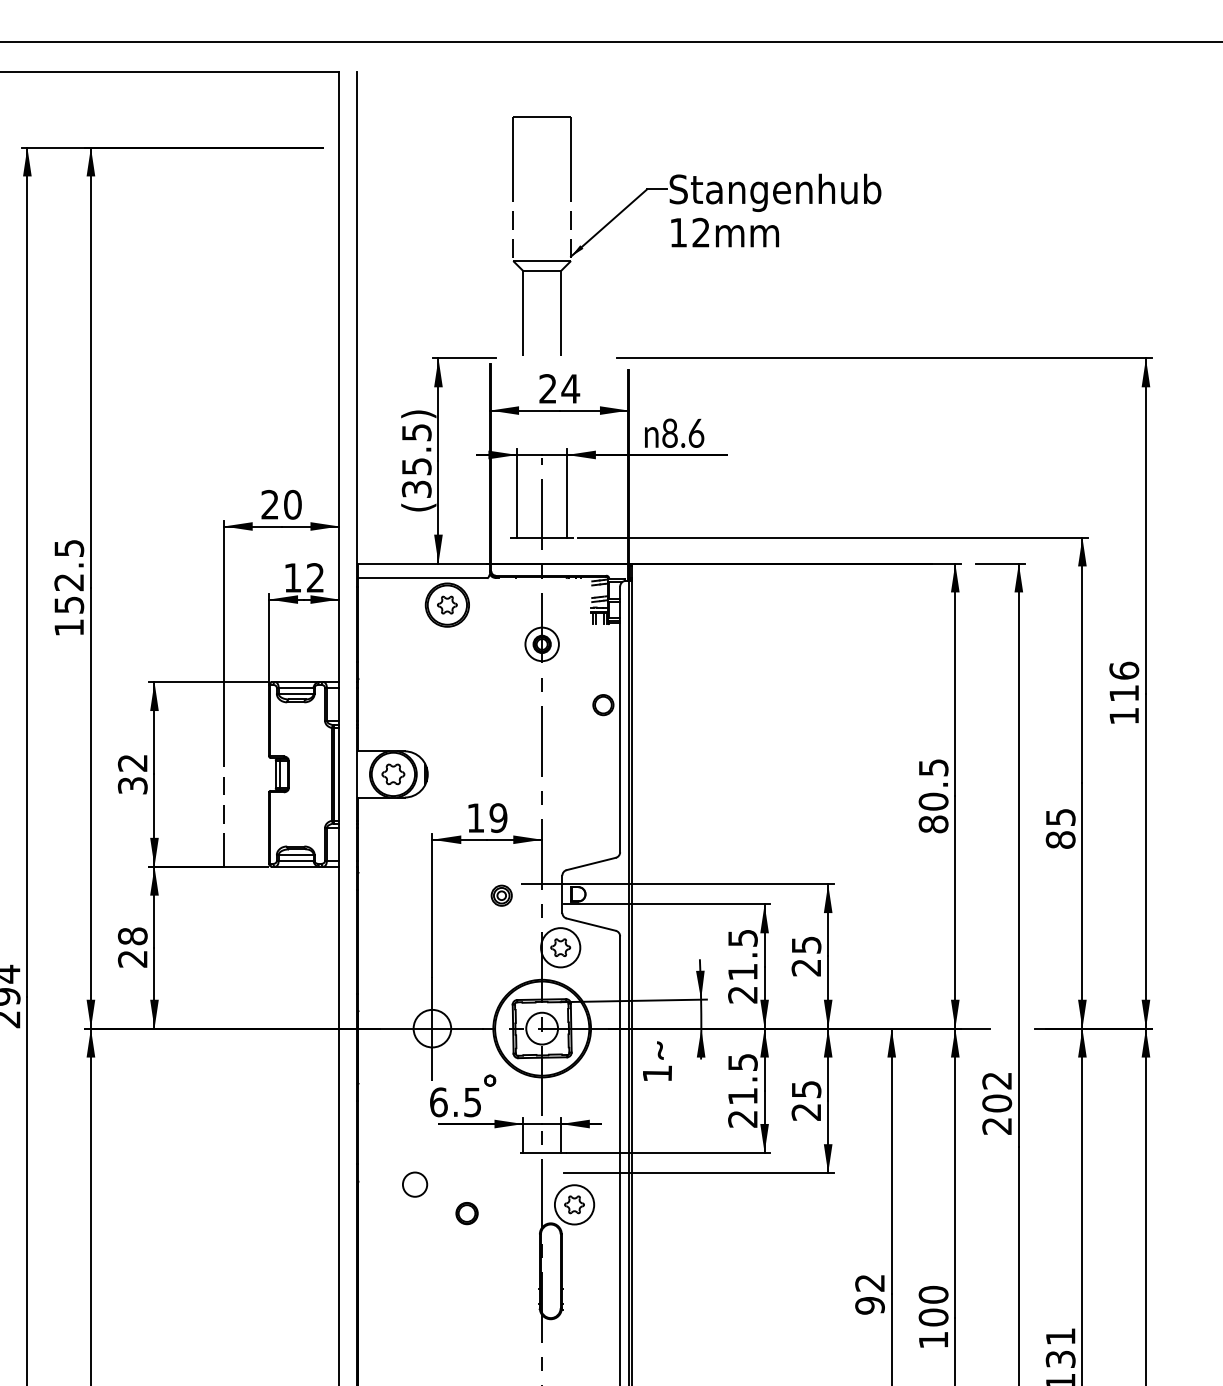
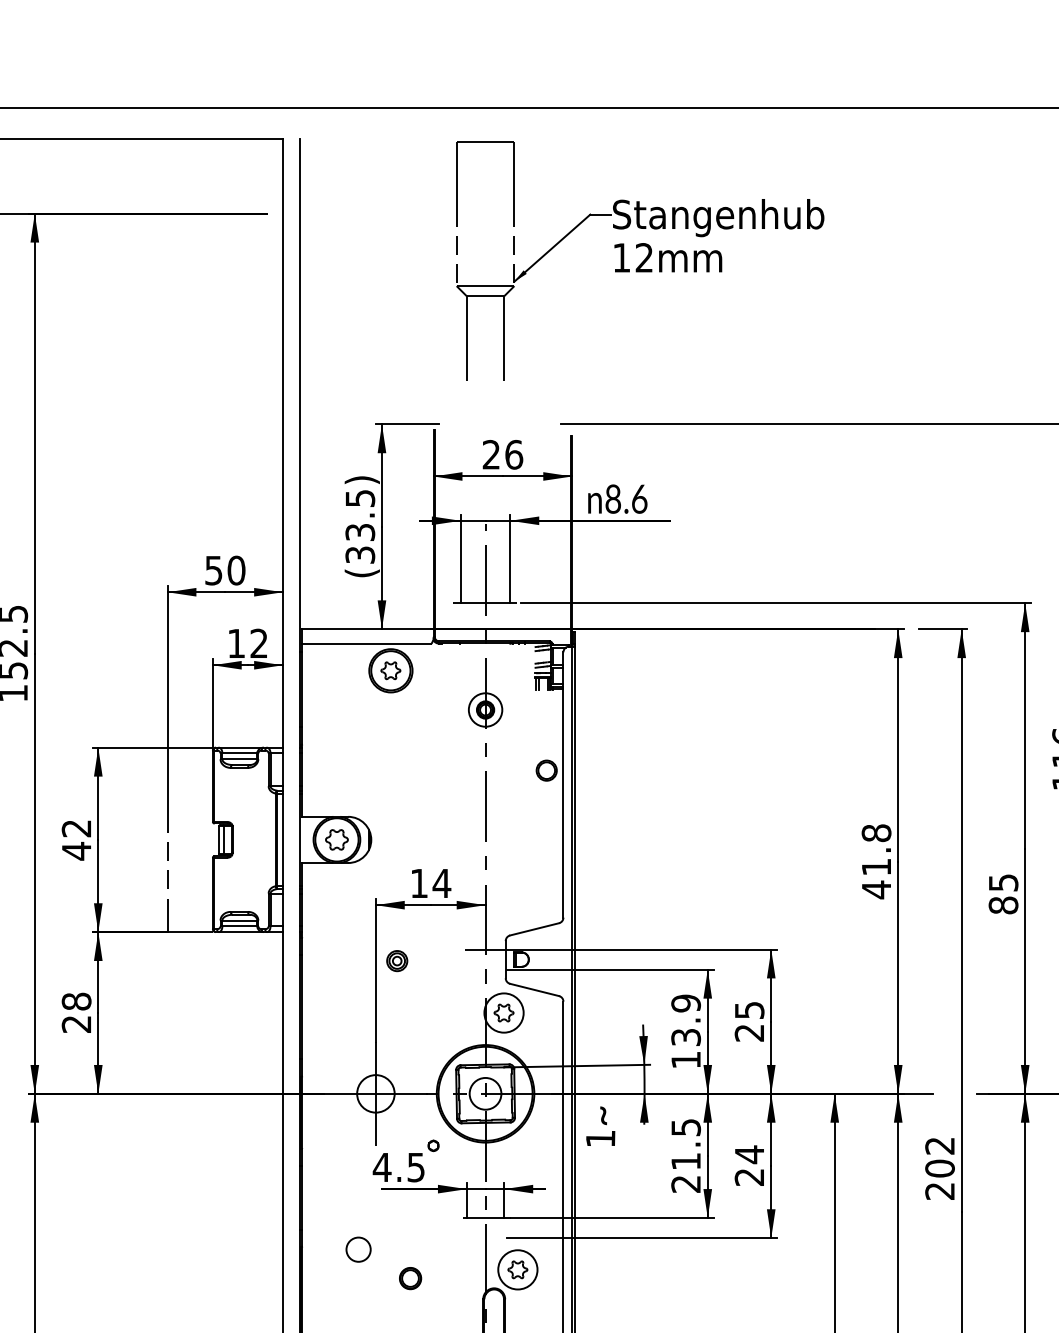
part: (696, 235) -> (639, 260), moved
text: (570, 388) -> (513, 454), 24 -> 26
text: (416, 466) -> (360, 532), (35.5) -> (33.5)
text: (269, 504) -> (213, 570), 20 -> 50
text: (132, 785) -> (76, 850), 32 -> 42
text: (933, 795) -> (876, 860), 80.5 -> 41.8
text: (498, 817) -> (441, 882), 19 -> 14
part: (501, 895) -> (396, 960), moved
text: (742, 966) -> (685, 1031), 21.5 -> 13.9
text: (806, 1089) -> (749, 1154), 25 -> 24
text: (438, 1102) -> (382, 1167), 6.5 -> 4.5

